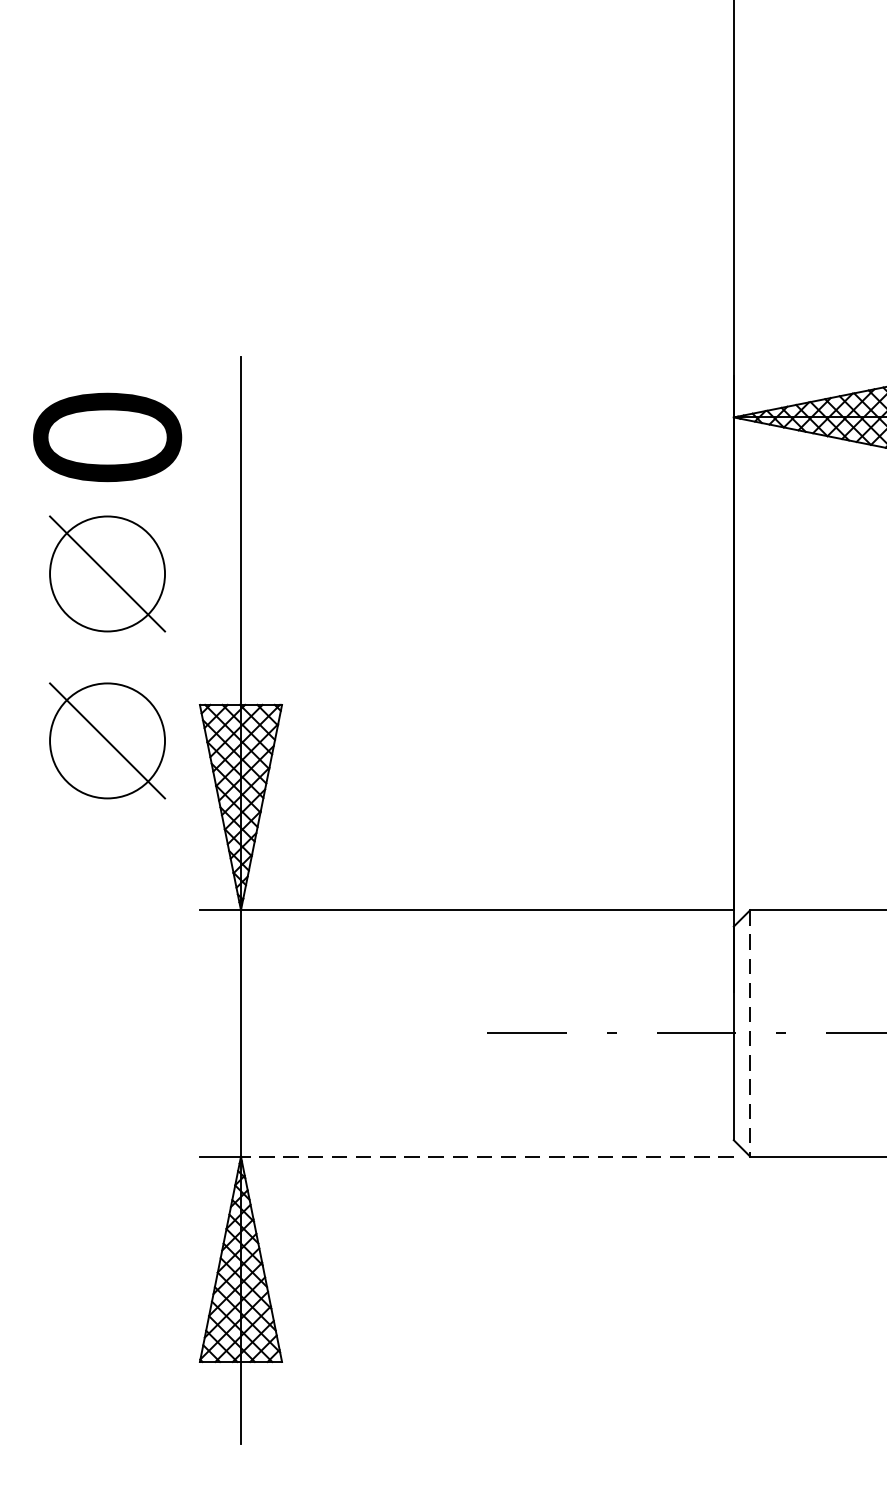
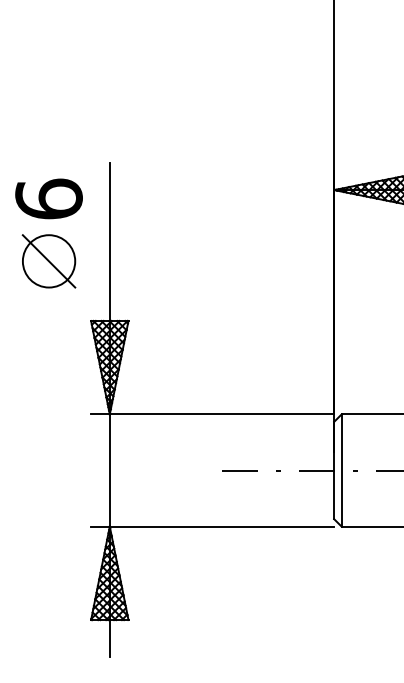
text: (106, 435) -> (48, 198), 0 -> 6
part: (106, 741) -> (48, 337), removed
line: (749, 1035) -> (341, 471), dashed -> solid
line: (486, 1156) -> (221, 526), dashed -> solid

